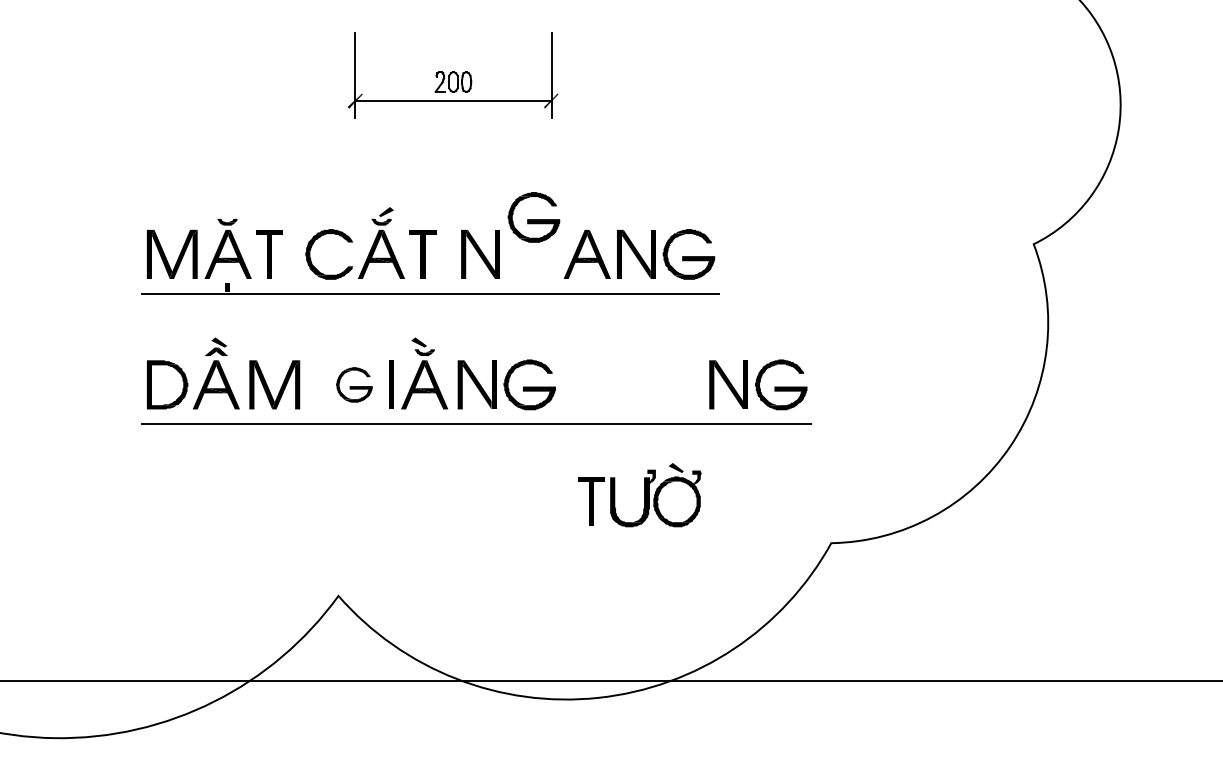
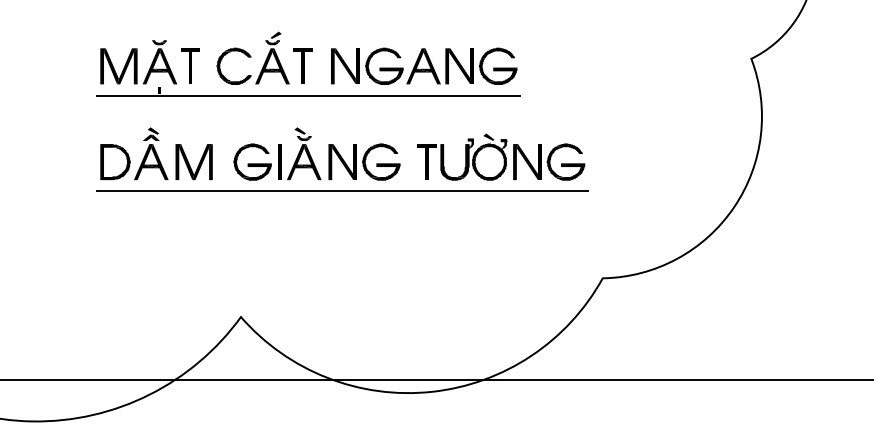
part: (533, 217) -> (384, 66), moved
part: (354, 384) -> (252, 161), size x1.43
part: (639, 495) -> (461, 157), moved

